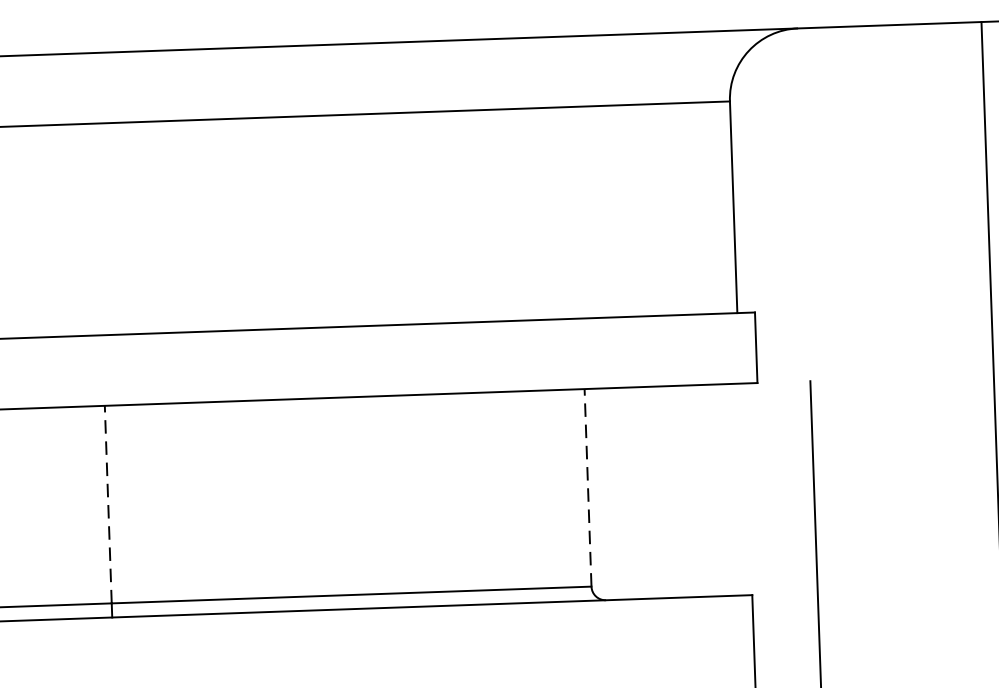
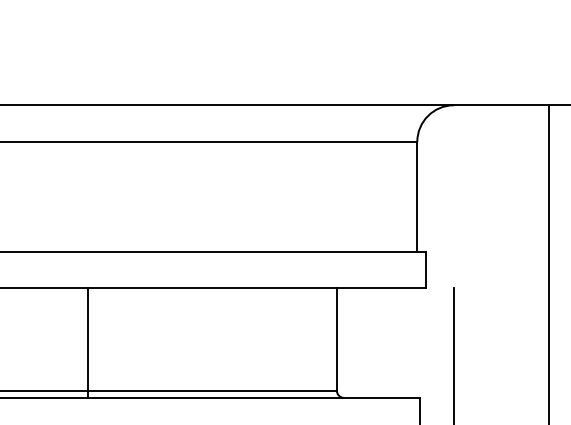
line: (587, 486) -> (336, 338), dashed -> solid
line: (109, 502) -> (88, 338), dashed -> solid

